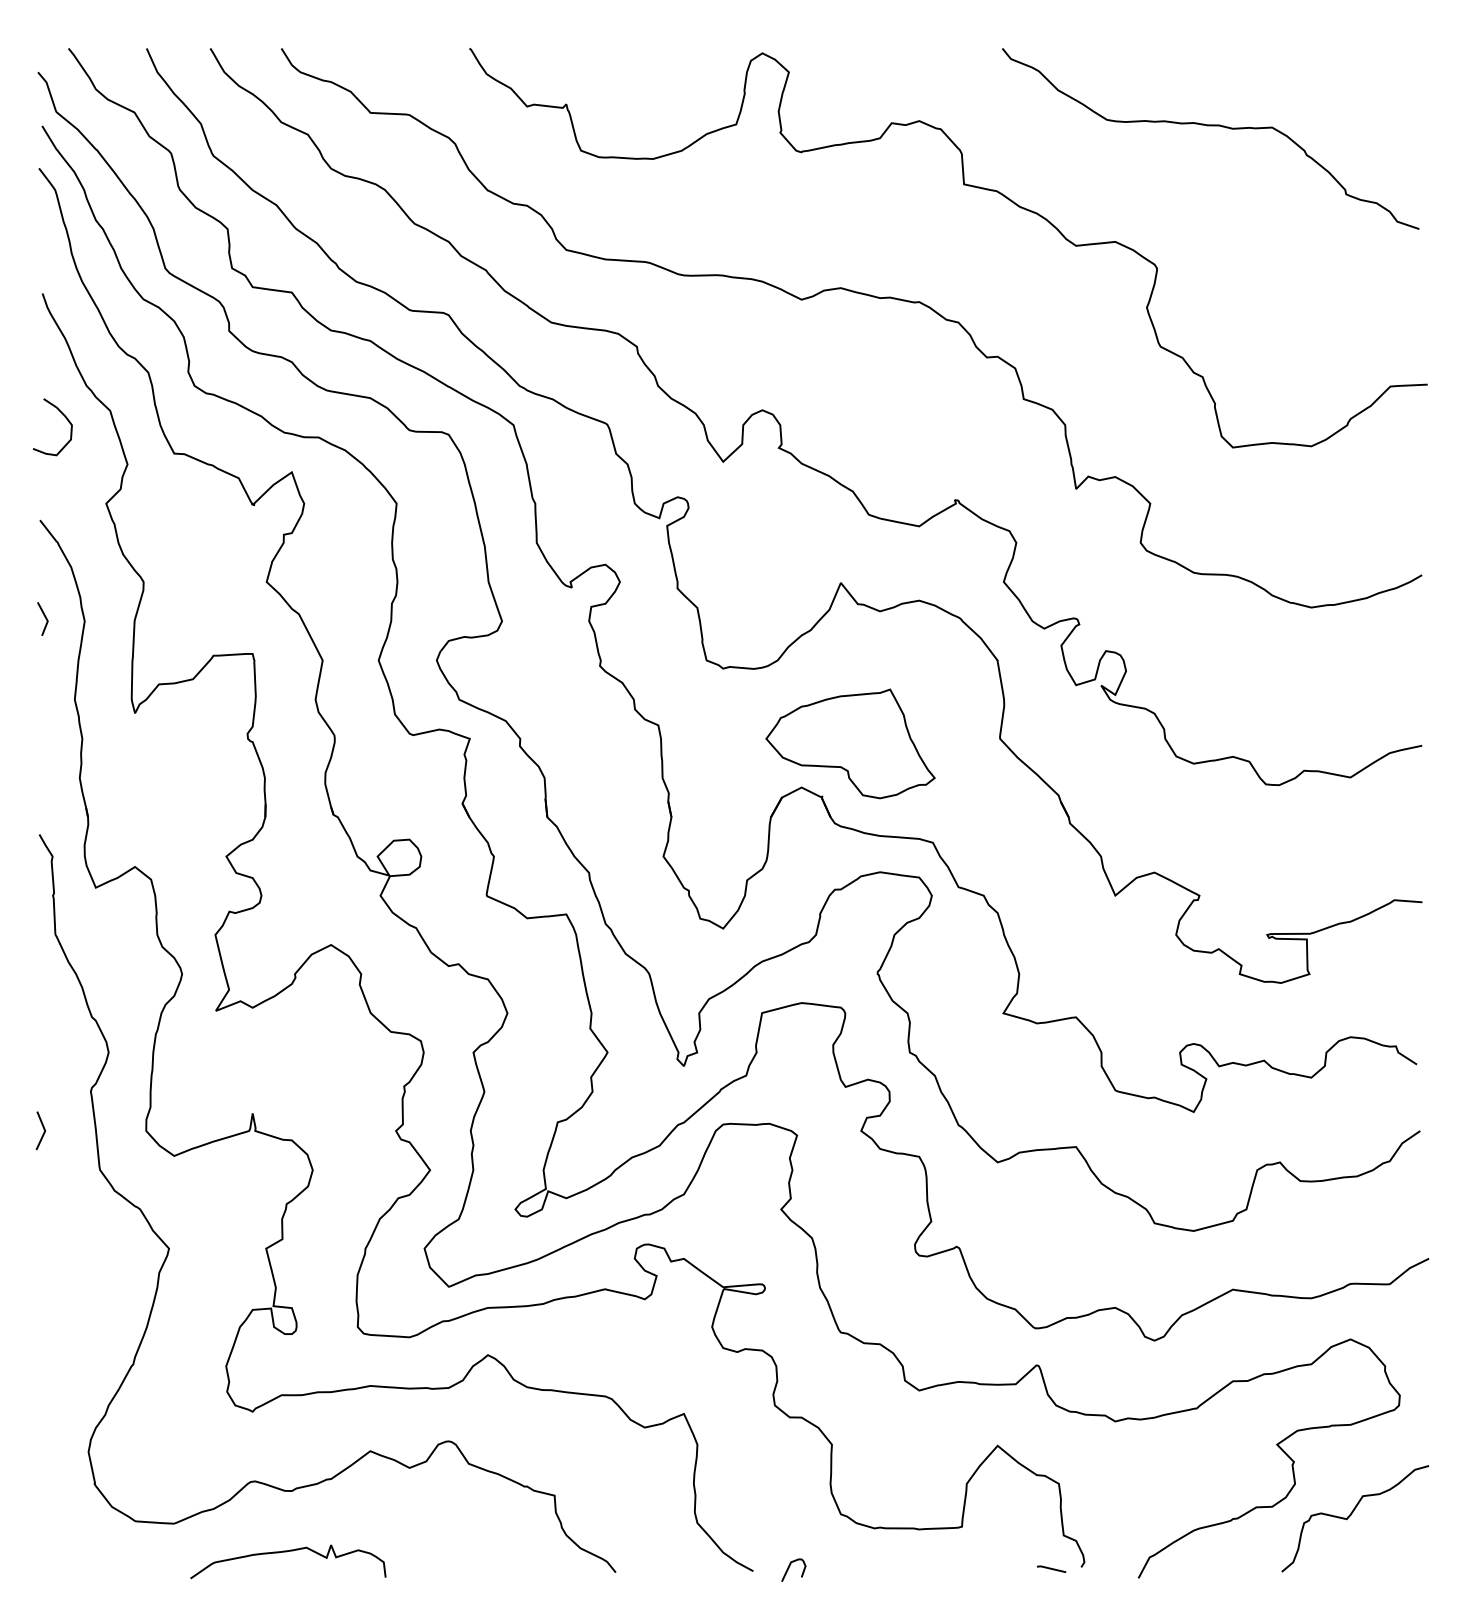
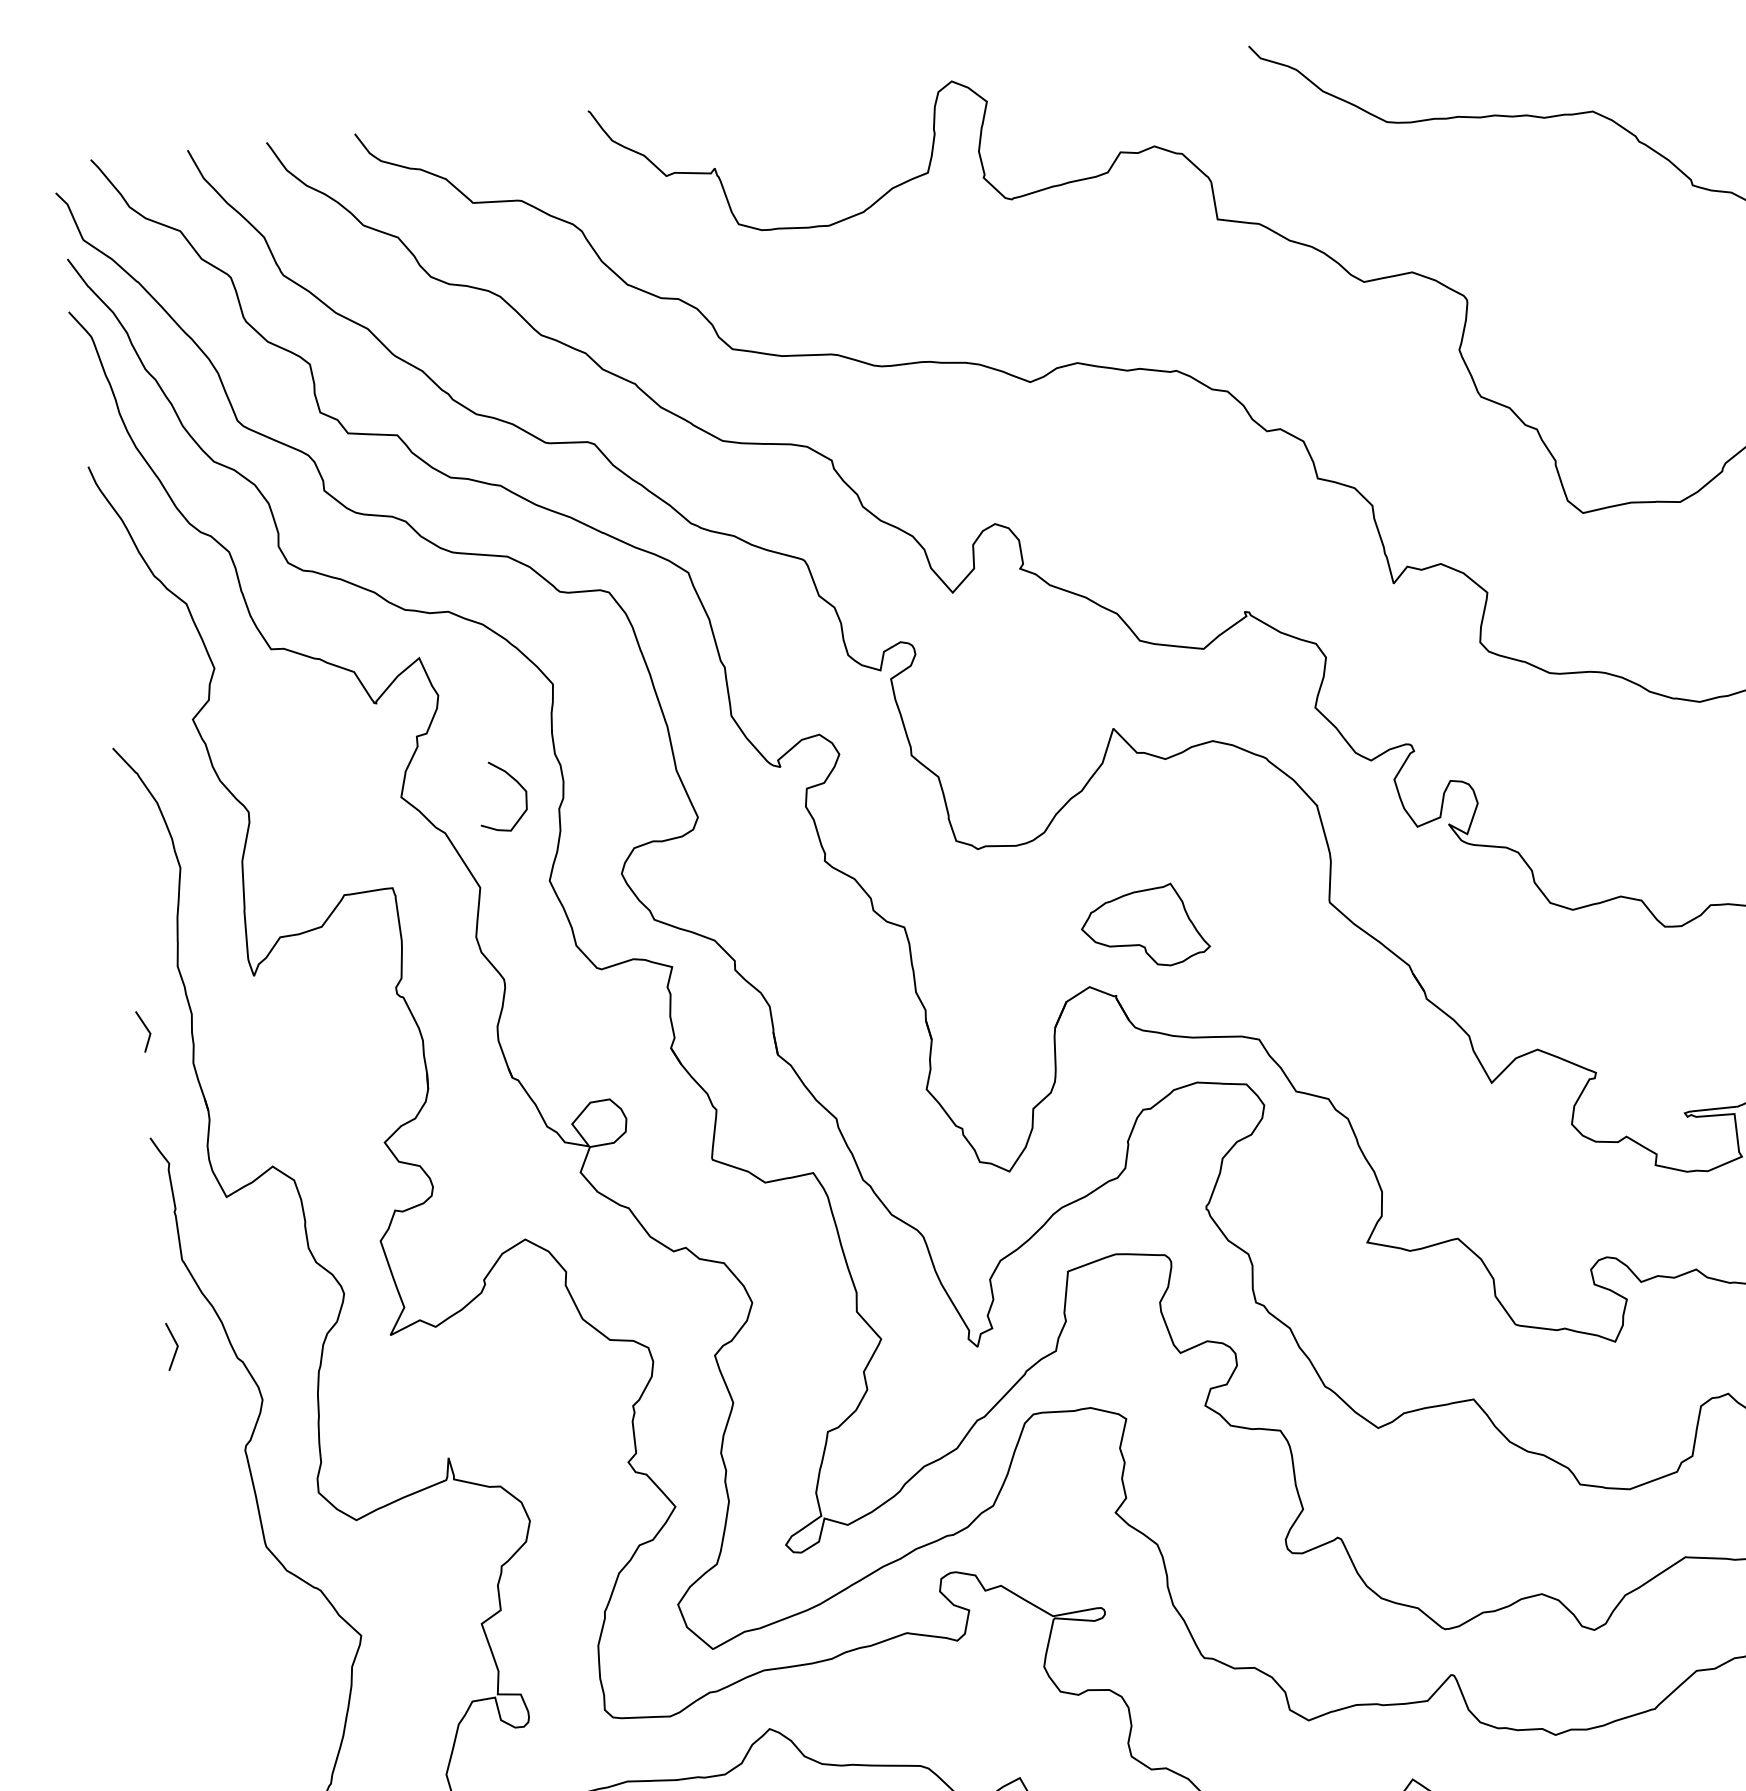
curve: (65, 418) -> (517, 783), moved
line: (44, 617) -> (145, 1029), moved
part: (850, 743) -> (1144, 926), size x0.6
line: (43, 1129) -> (175, 1344), moved

